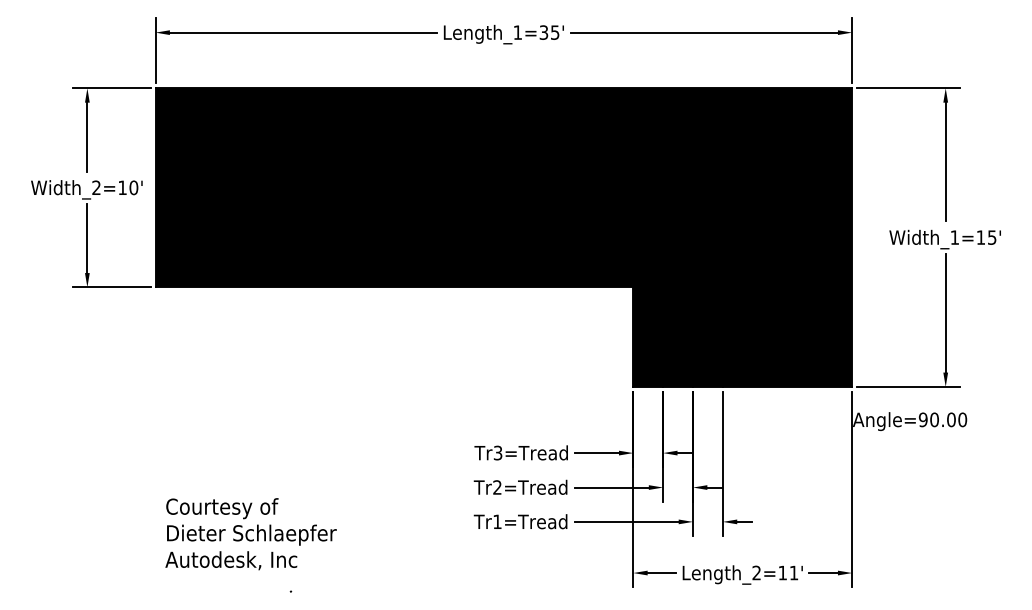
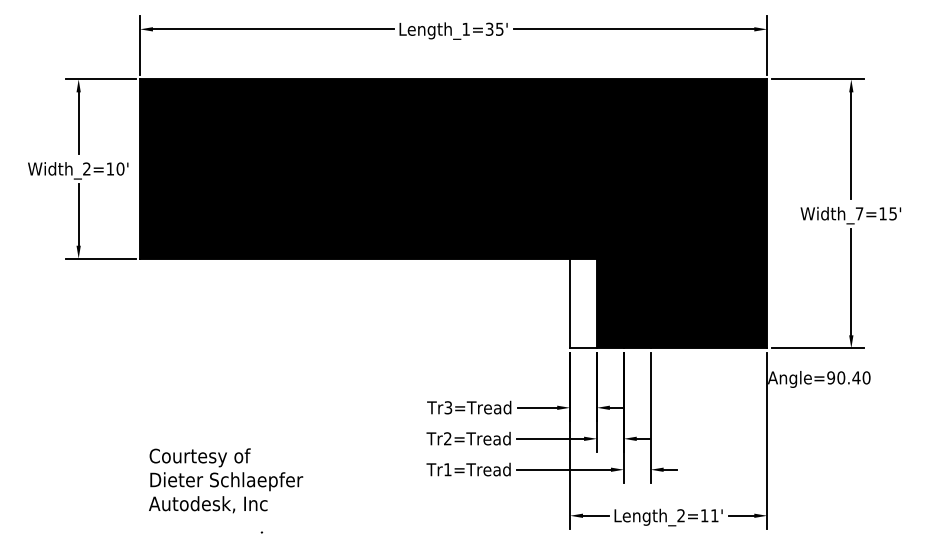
text: (954, 237) -> (859, 213), Width_1=15' -> Width_7=15'
fill: (648, 337) -> (583, 303), removed
text: (951, 419) -> (856, 377), Angle=90.00 -> Angle=90.40

